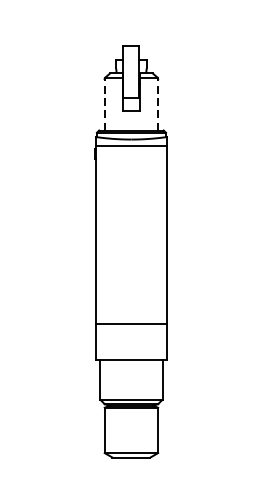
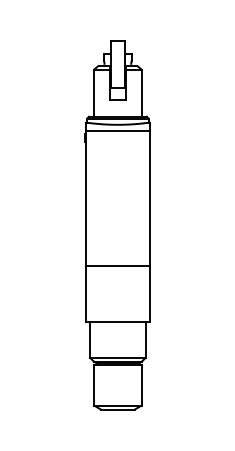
line: (104, 104) -> (93, 93), dashed -> solid
line: (157, 104) -> (141, 93), dashed -> solid
line: (131, 324) -> (117, 266), moved

